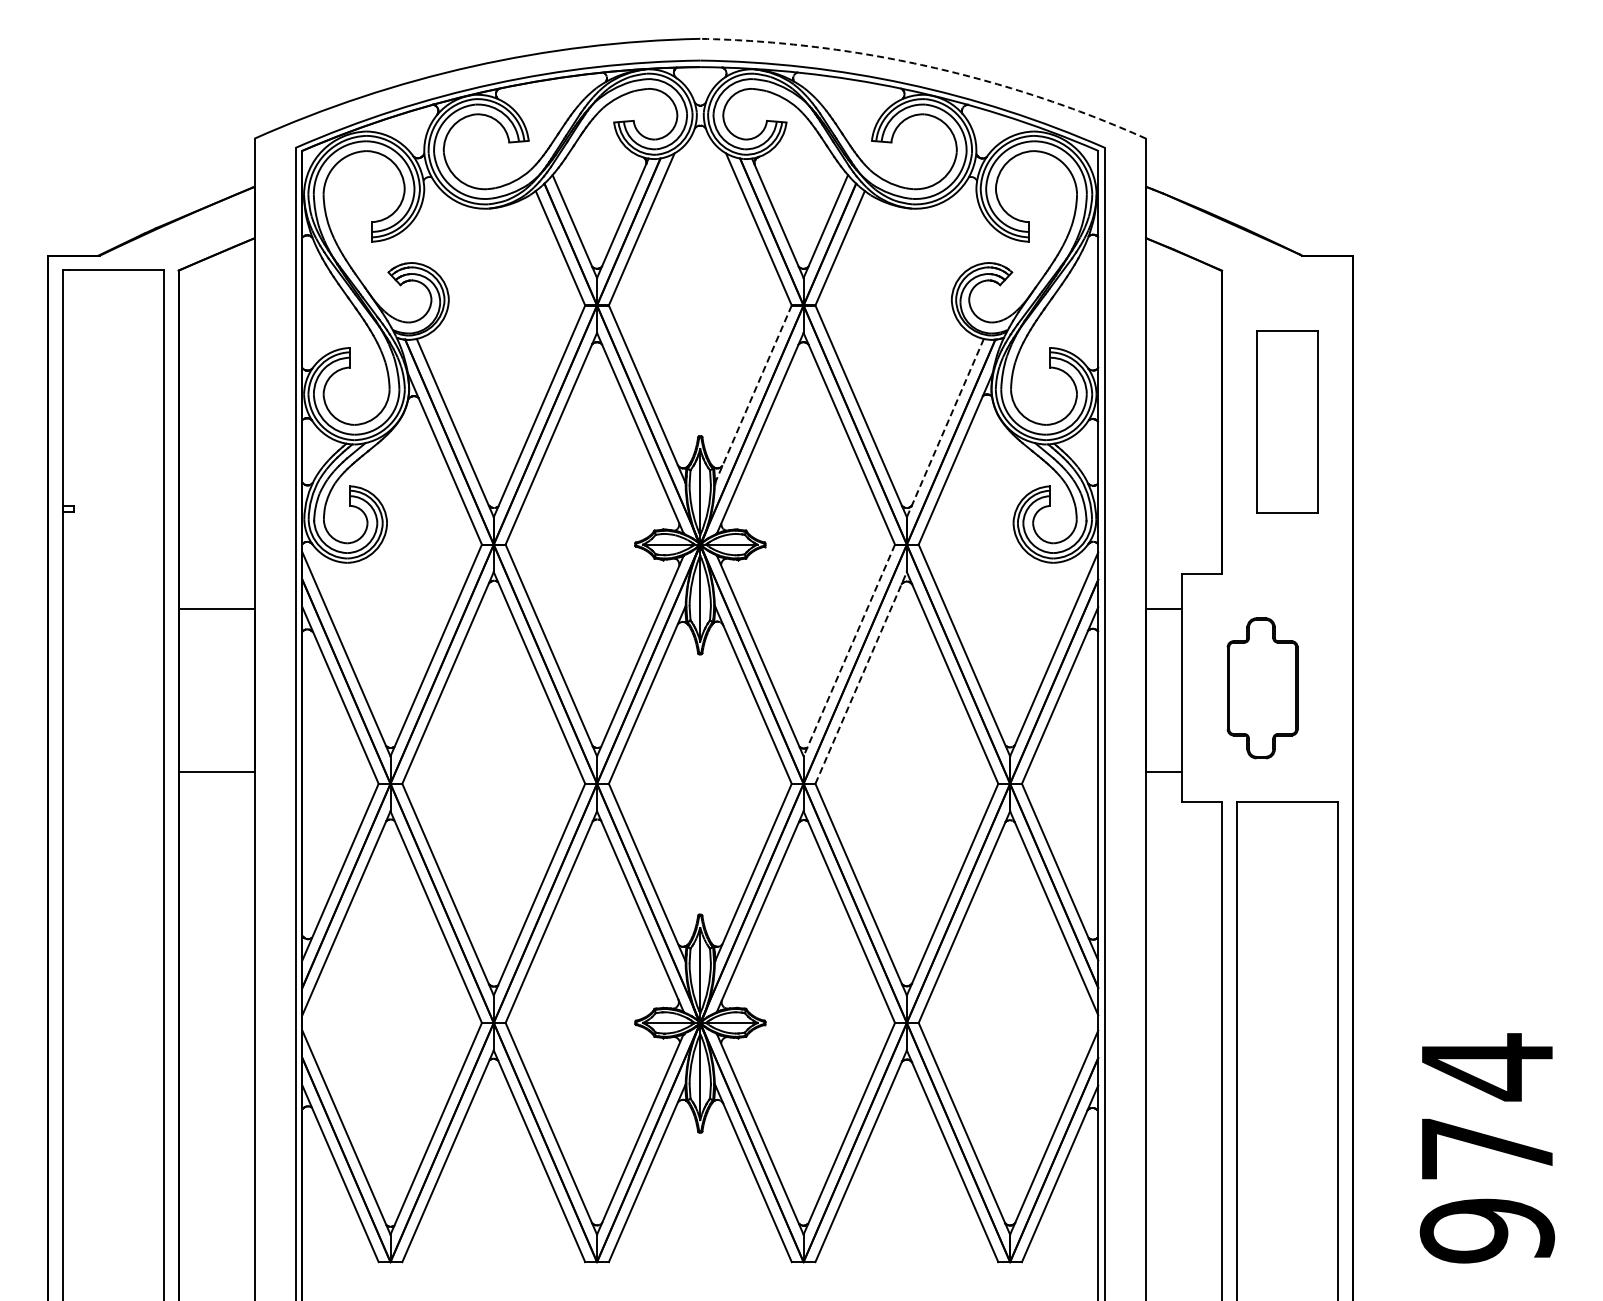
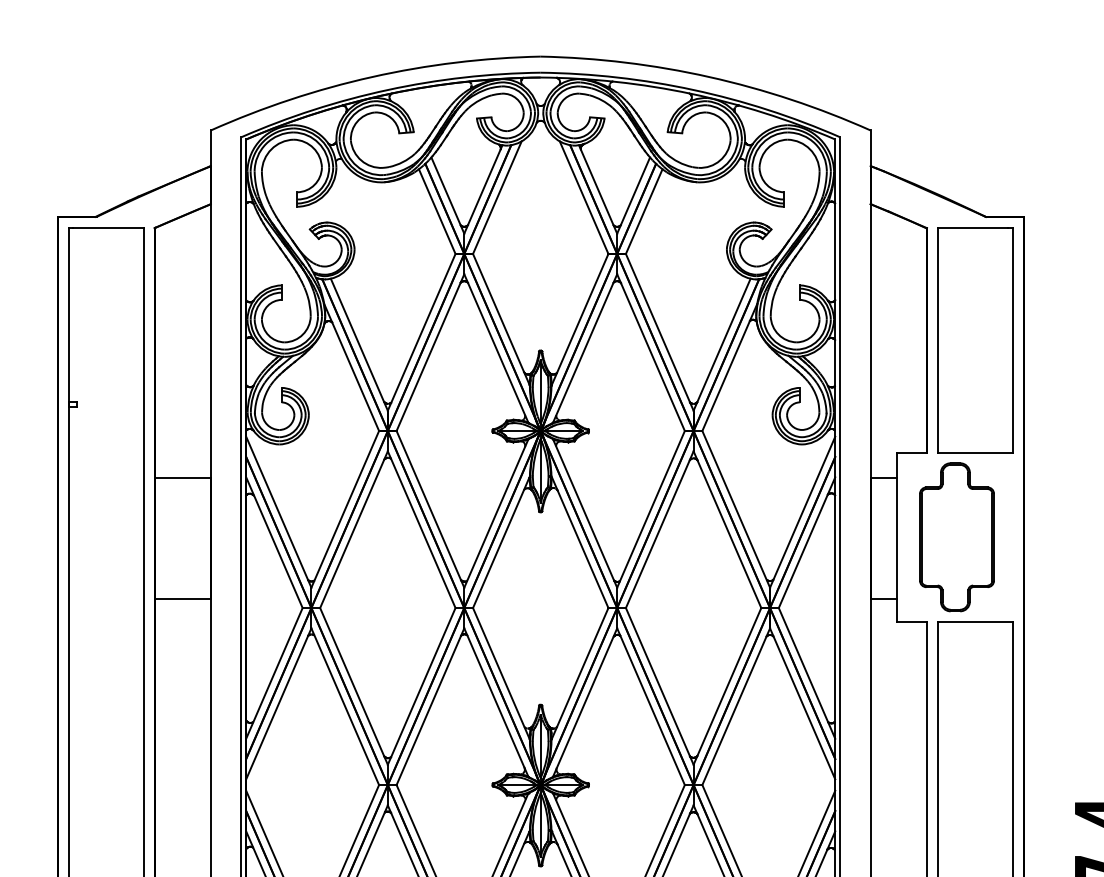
arc: (928, 66) -> (709, 77), dashed -> solid
line: (753, 394) -> (580, 319), dashed -> solid
part: (1287, 421) -> (975, 339), size x1.67
line: (945, 428) -> (722, 345), dashed -> solid
line: (849, 650) -> (651, 509), dashed -> solid
line: (861, 677) -> (660, 529), dashed -> solid
part: (1262, 688) -> (956, 537), size x1.43

